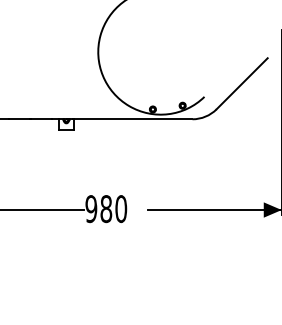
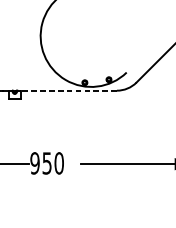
line: (132, 119) -> (68, 90), solid -> dashed
text: (106, 209) -> (47, 163), 980 -> 950

